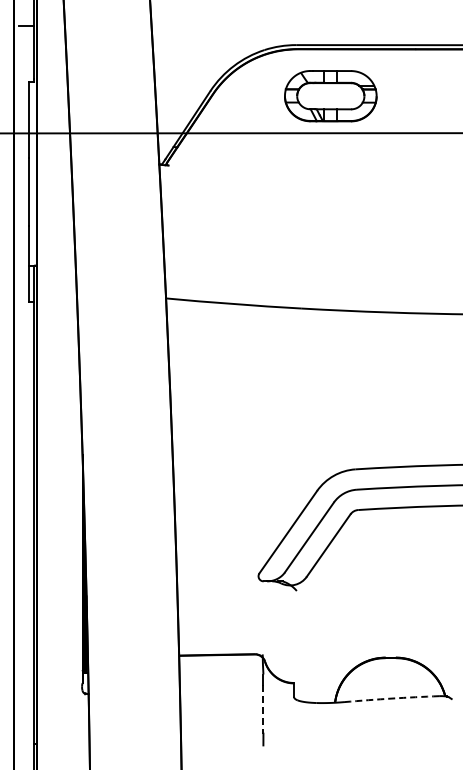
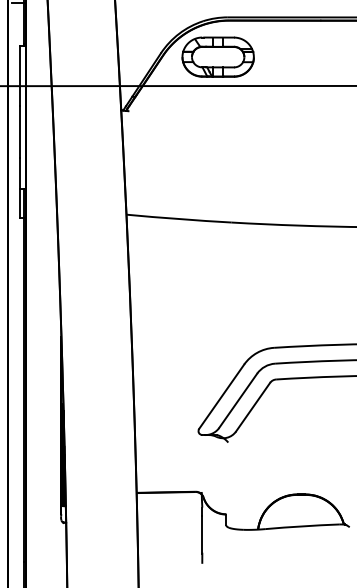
part: (330, 96) -> (217, 57), moved
arc: (391, 698) -> (302, 526), dashed -> solid
line: (263, 709) -> (202, 534), dashed -> solid

